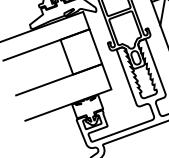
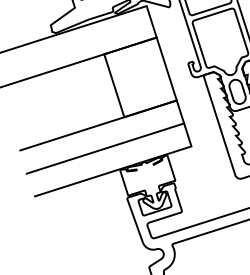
line: (62, 92) -> (103, 148), added

